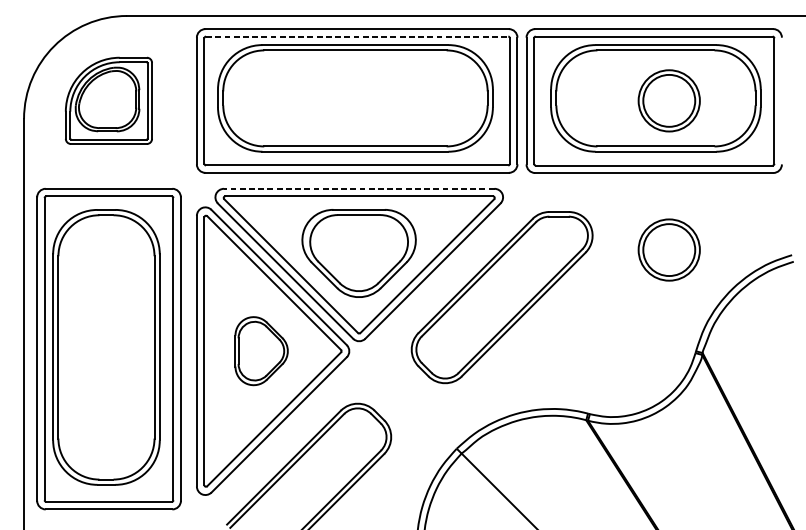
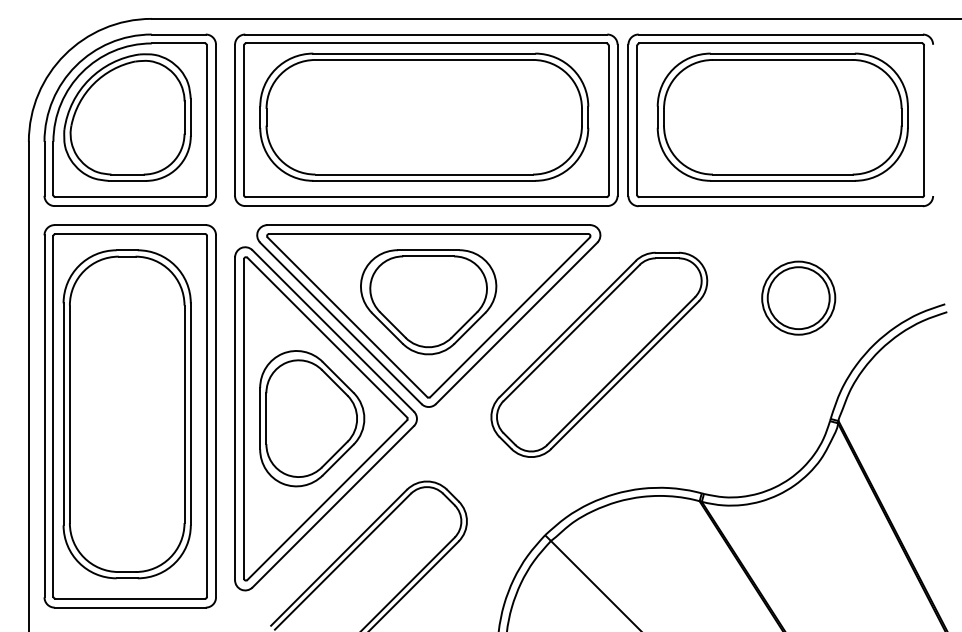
line: (357, 36) -> (426, 43), dashed -> solid
part: (108, 100) -> (129, 119), size x1.67
part: (669, 100) -> (798, 119), removed
line: (358, 189) -> (428, 225), dashed -> solid
part: (261, 350) -> (312, 418), size x1.67

